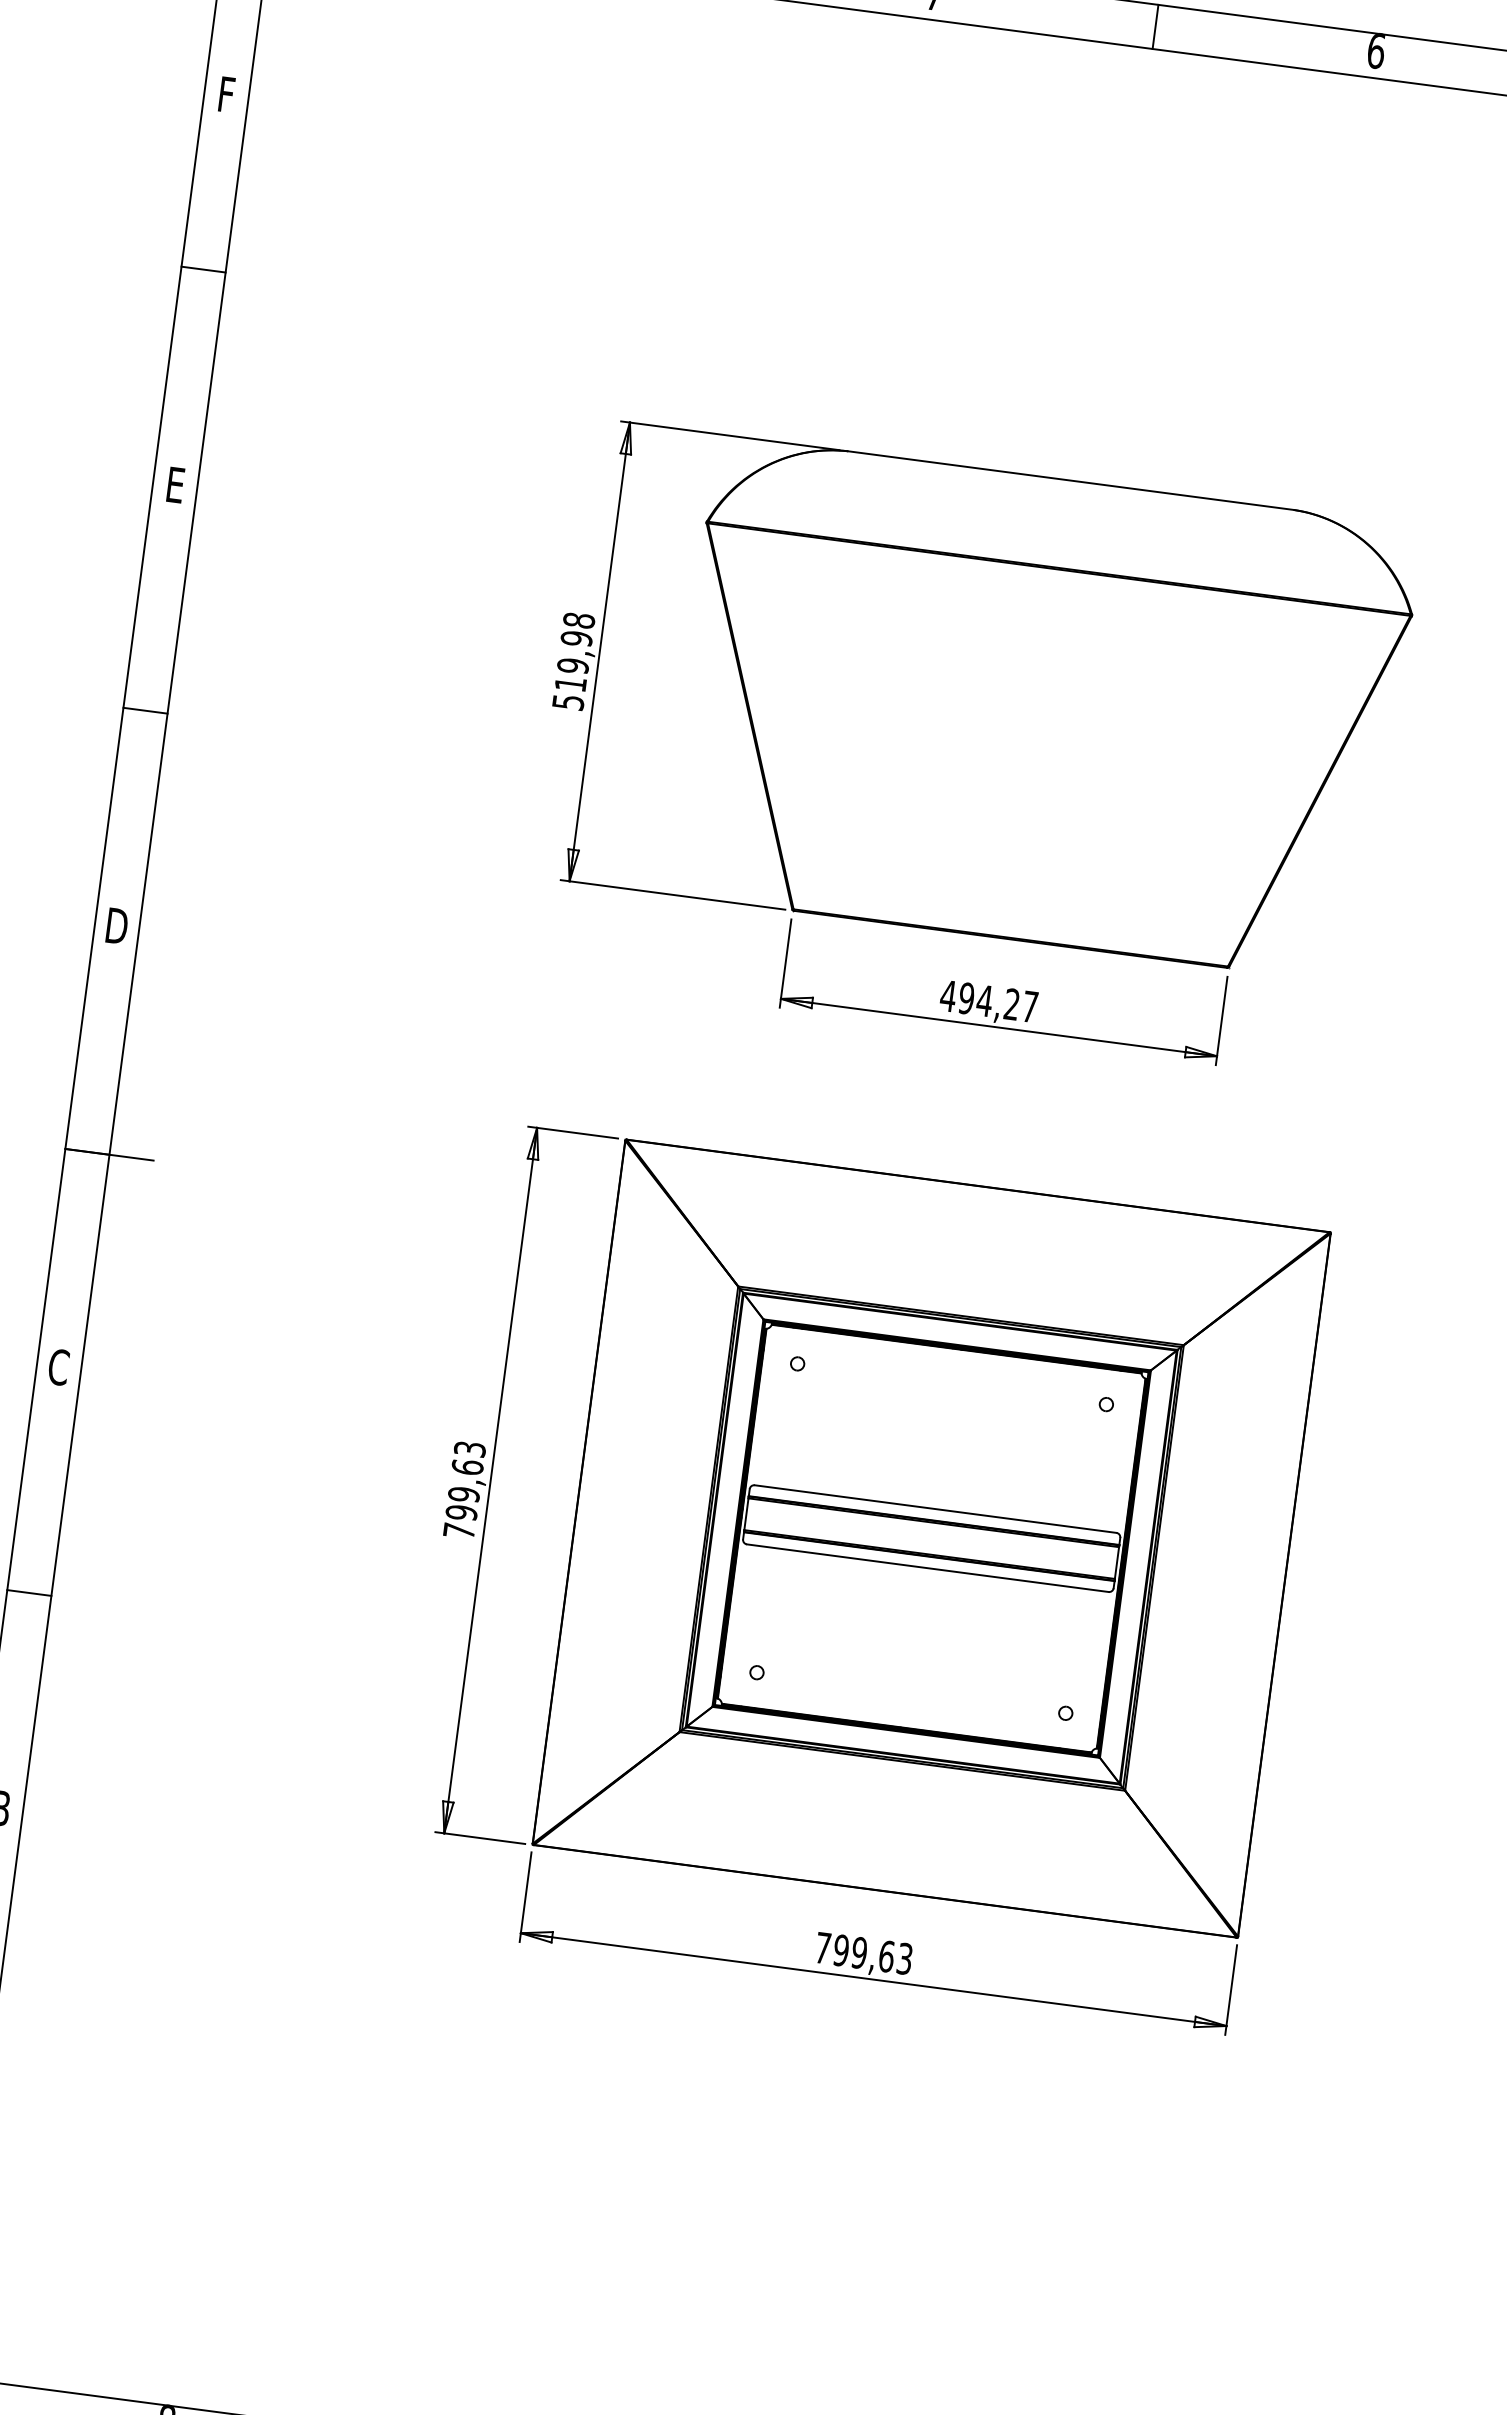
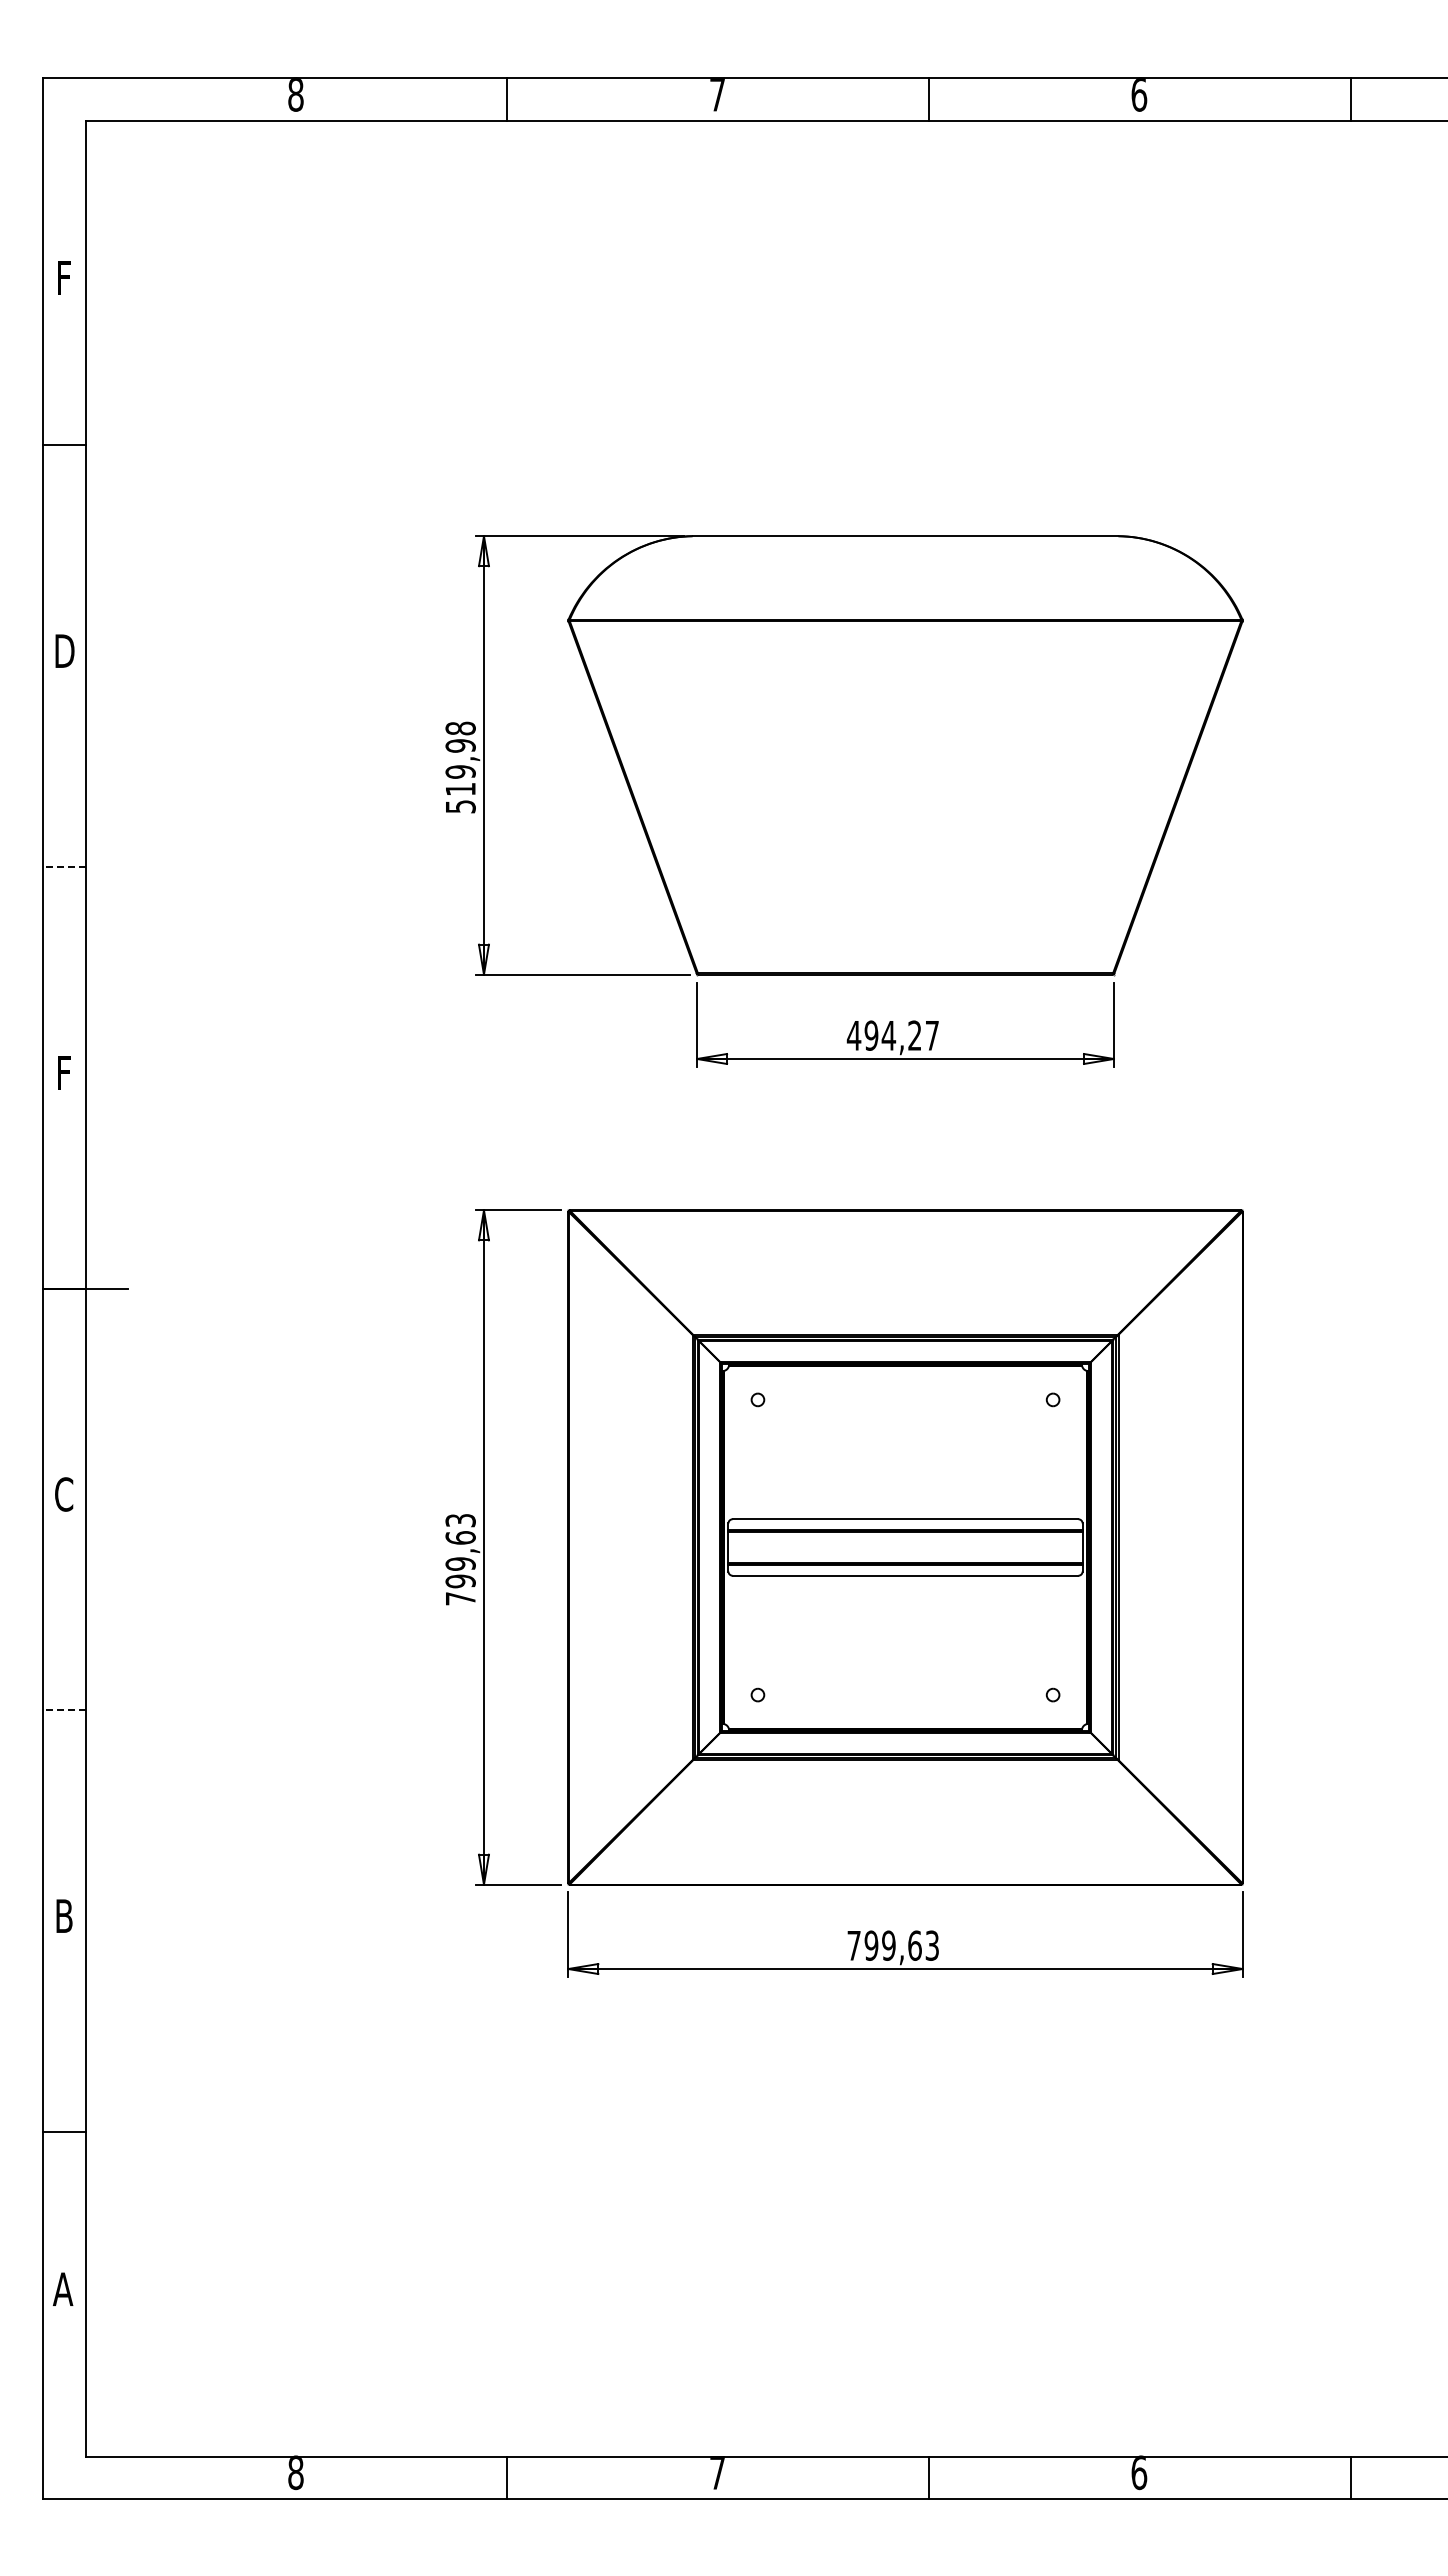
text: (175, 484) -> (64, 650), E -> D
line: (144, 710) -> (63, 866), solid -> dashed
text: (117, 925) -> (64, 1072), D -> F
line: (28, 1593) -> (63, 1710), solid -> dashed

